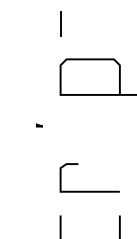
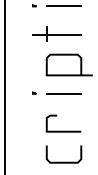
line: (77, 26) -> (56, 35), added
line: (89, 126) -> (63, 93), added

